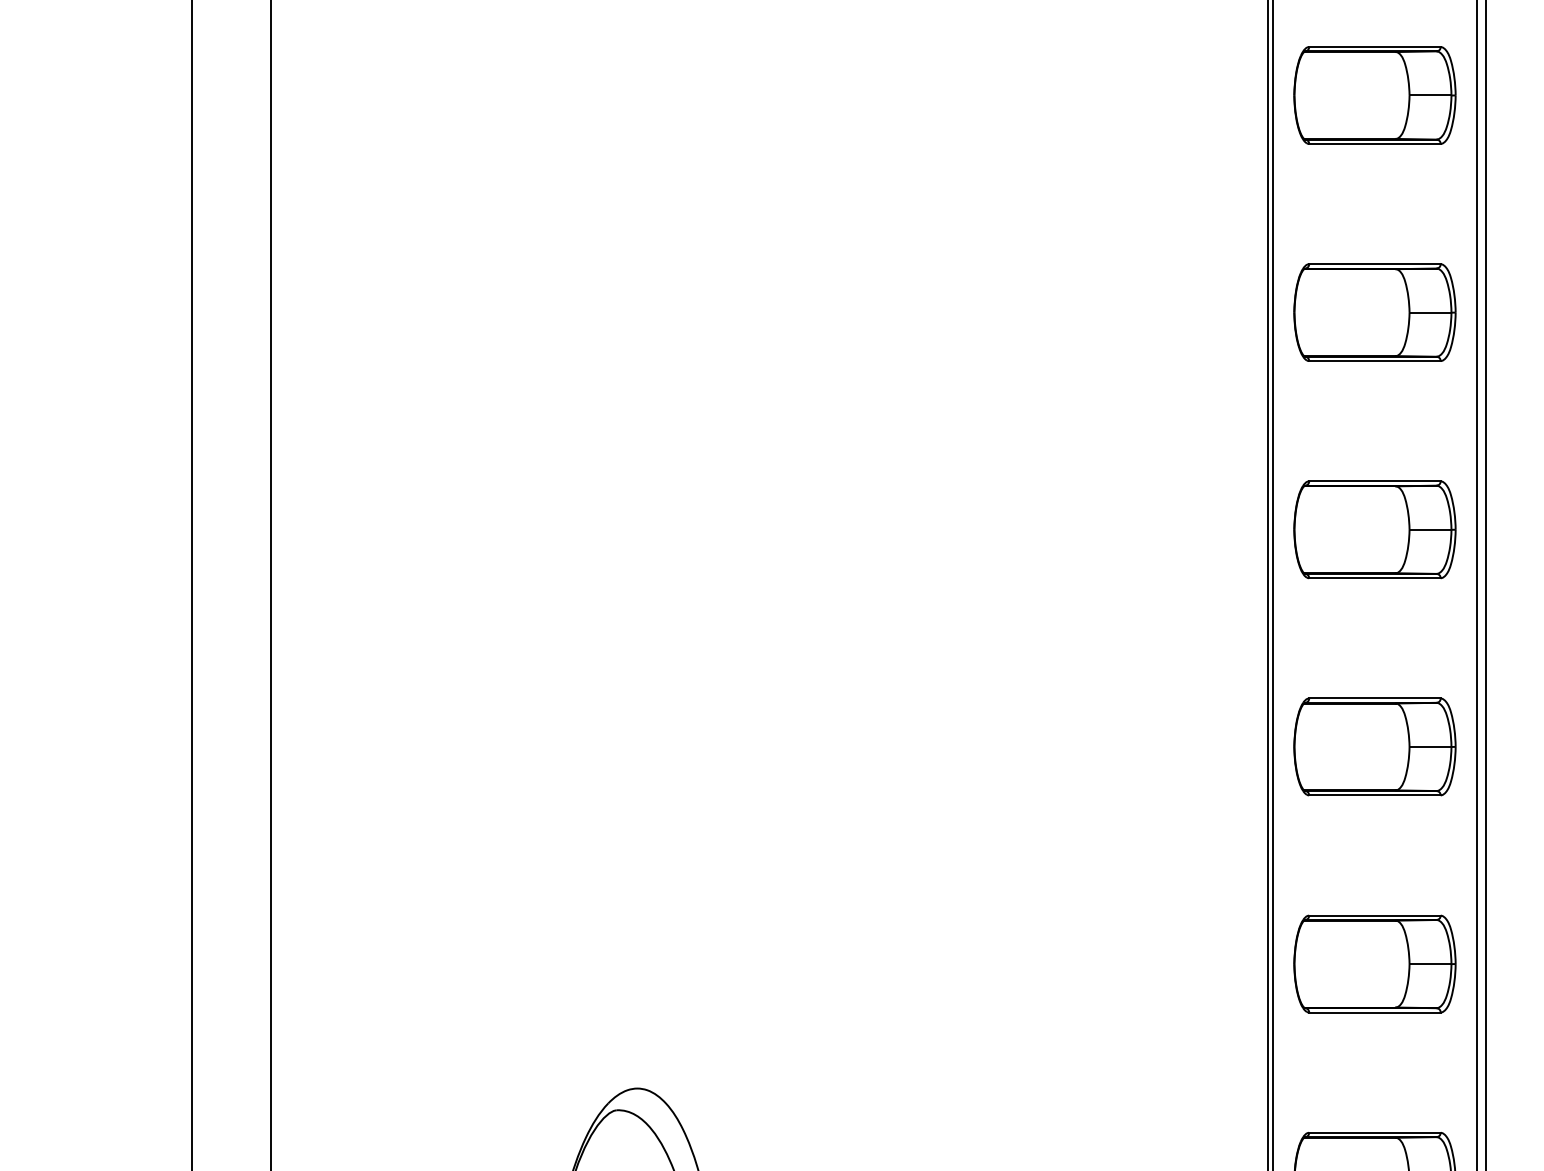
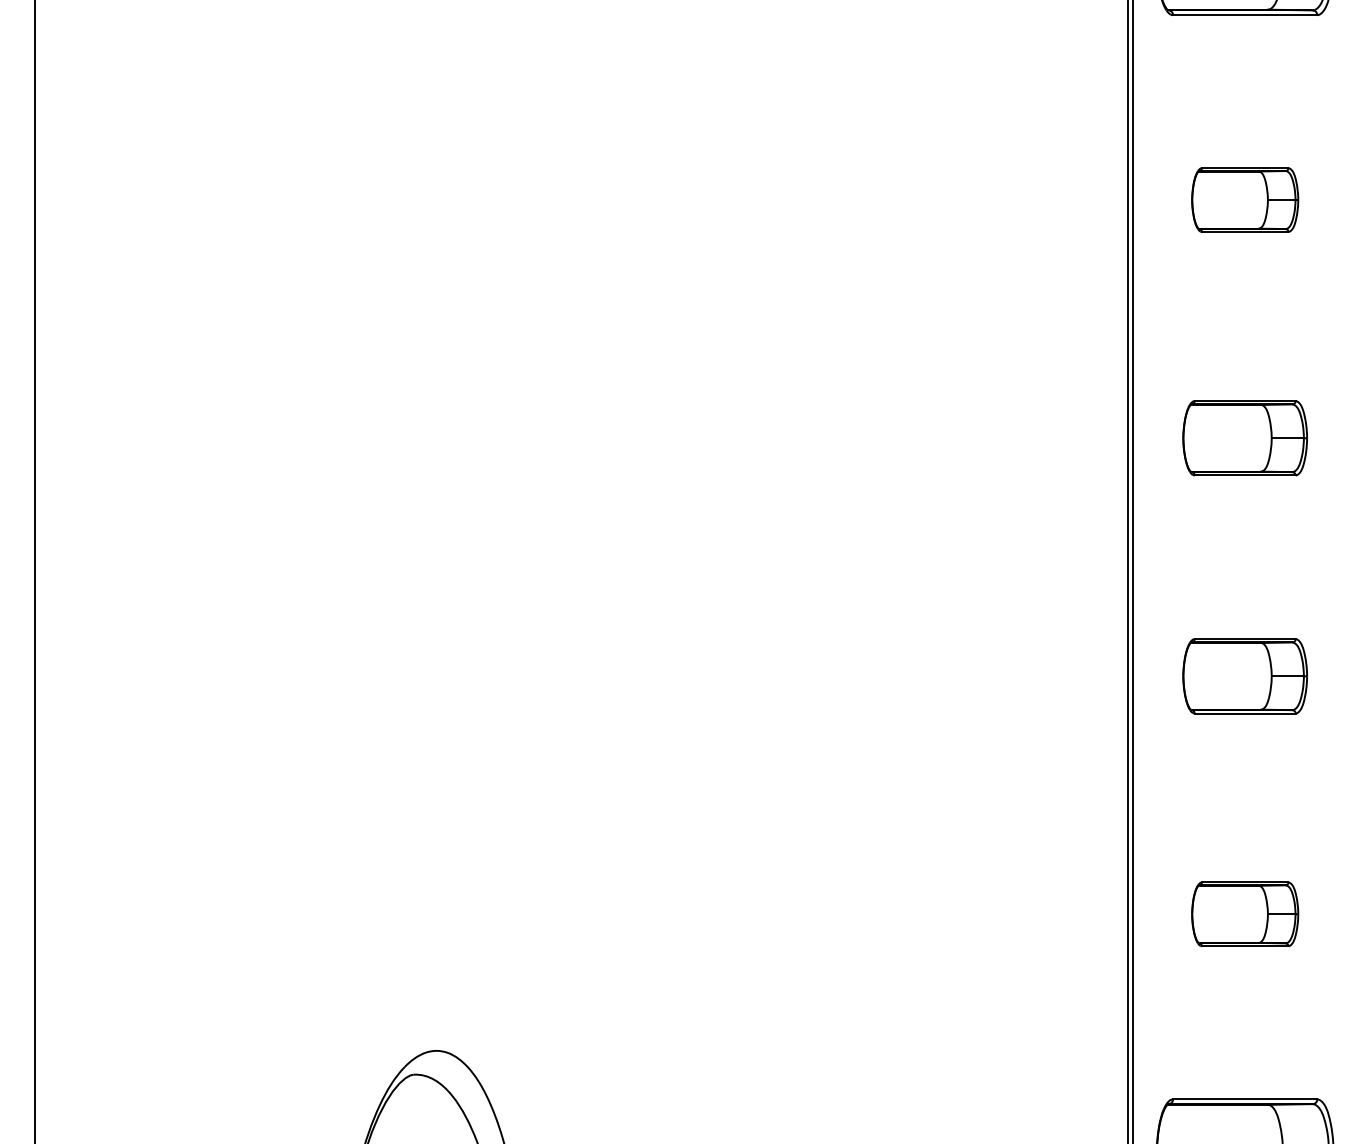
part: (1374, 312) -> (1244, 199), size x0.6
part: (1374, 529) -> (1244, 437), size x0.7
part: (1374, 746) -> (1244, 675), size x0.7
part: (1374, 963) -> (1244, 913), size x0.6

